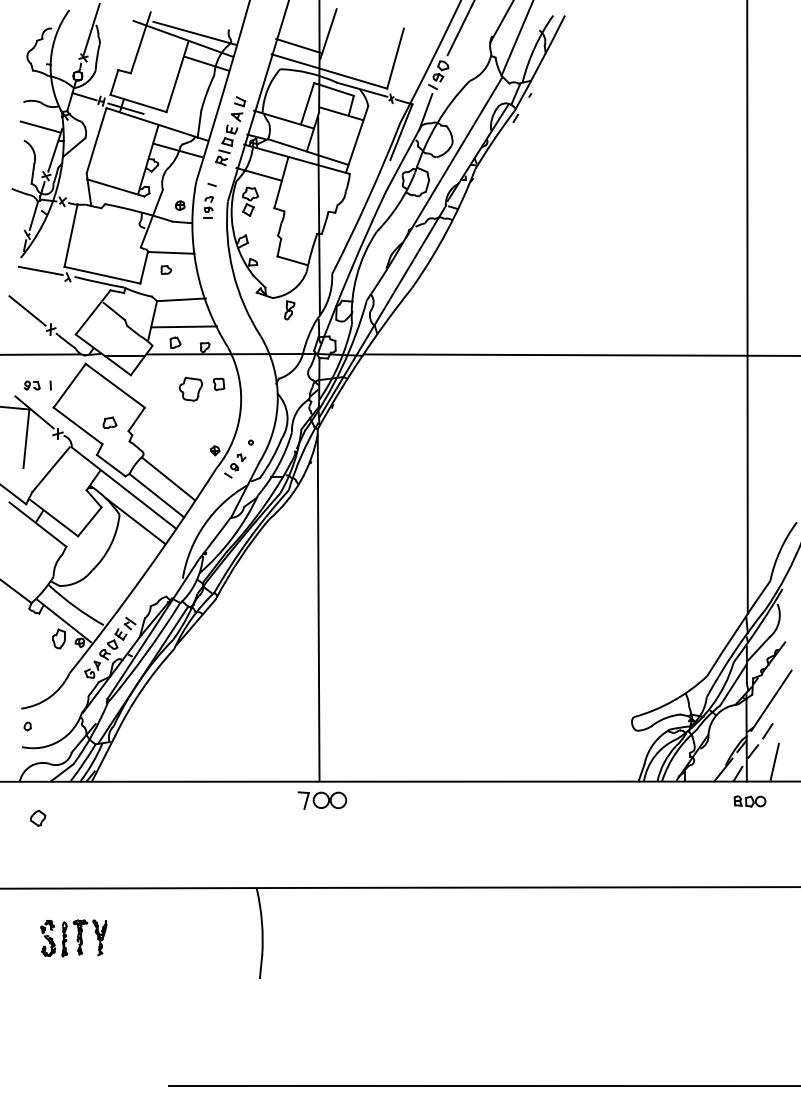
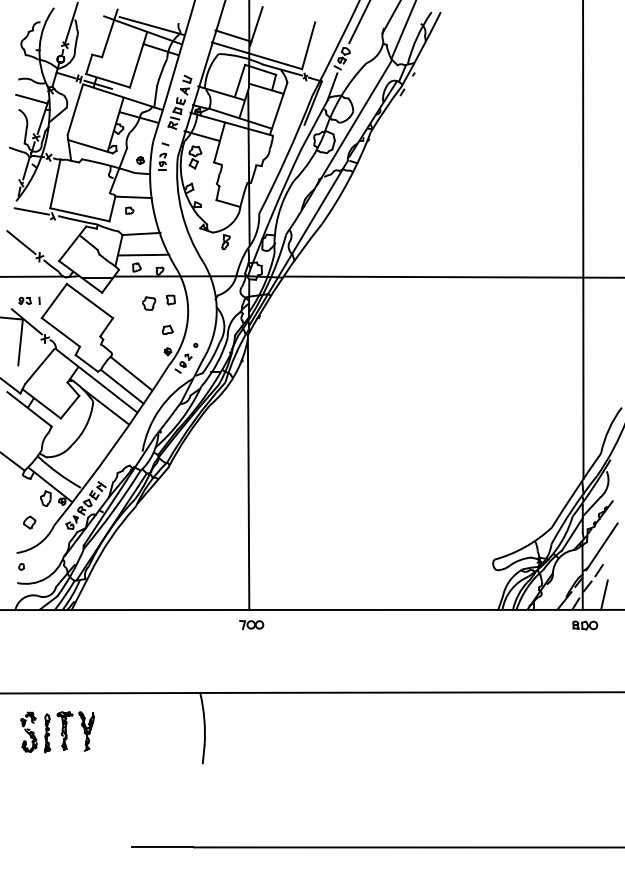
part: (191, 388) -> (149, 303), size x0.71
part: (109, 422) -> (167, 329), moved
part: (322, 801) -> (251, 625), size x0.62
part: (37, 818) -> (29, 522), moved
part: (73, 938) -> (57, 732), size x1.43

